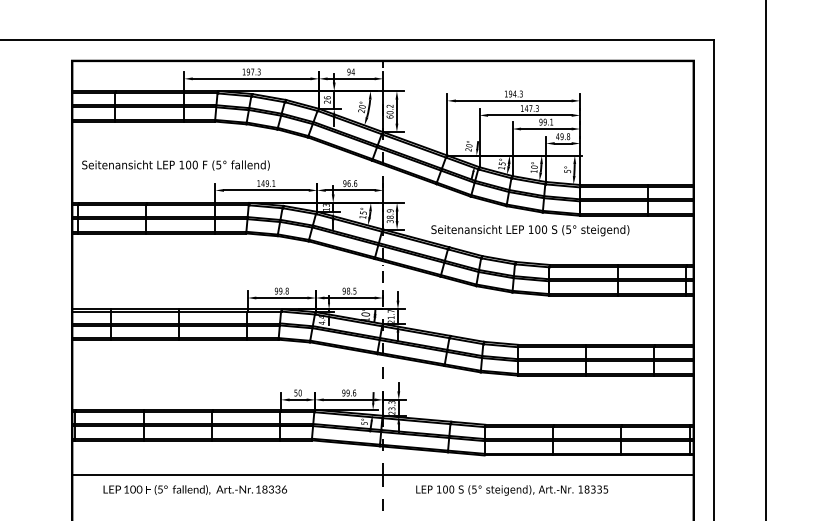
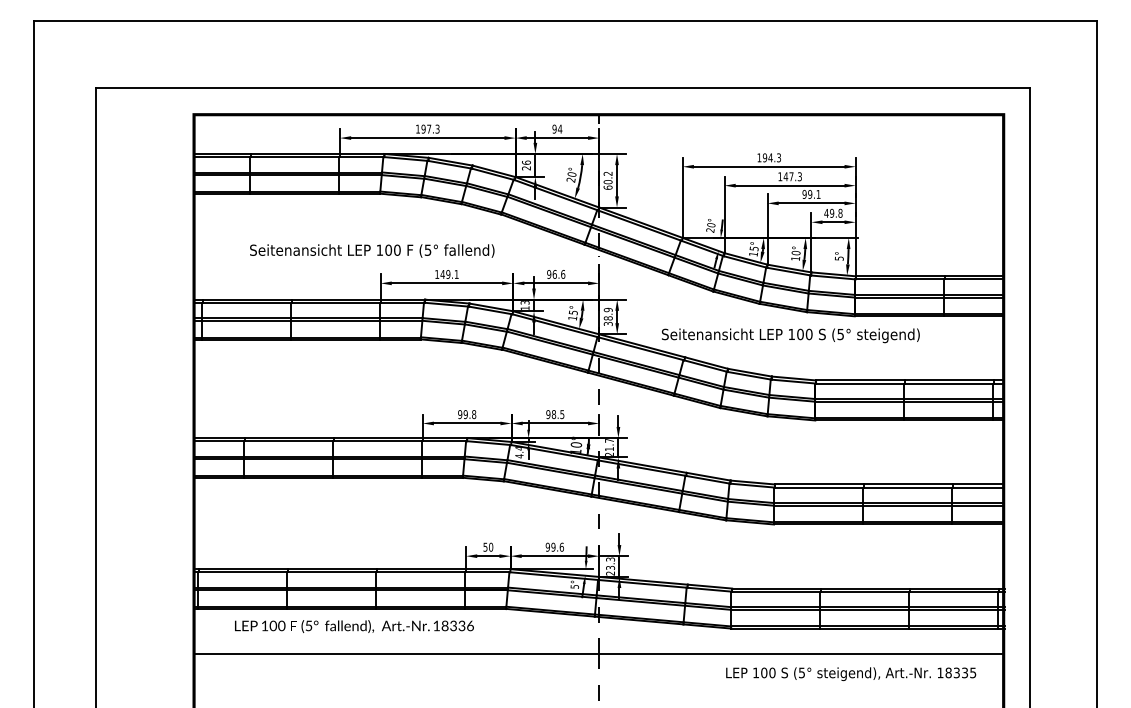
text: (176, 165) -> (372, 250), moved
text: (195, 489) -> (354, 626), moved
text: (512, 490) -> (851, 674), moved

